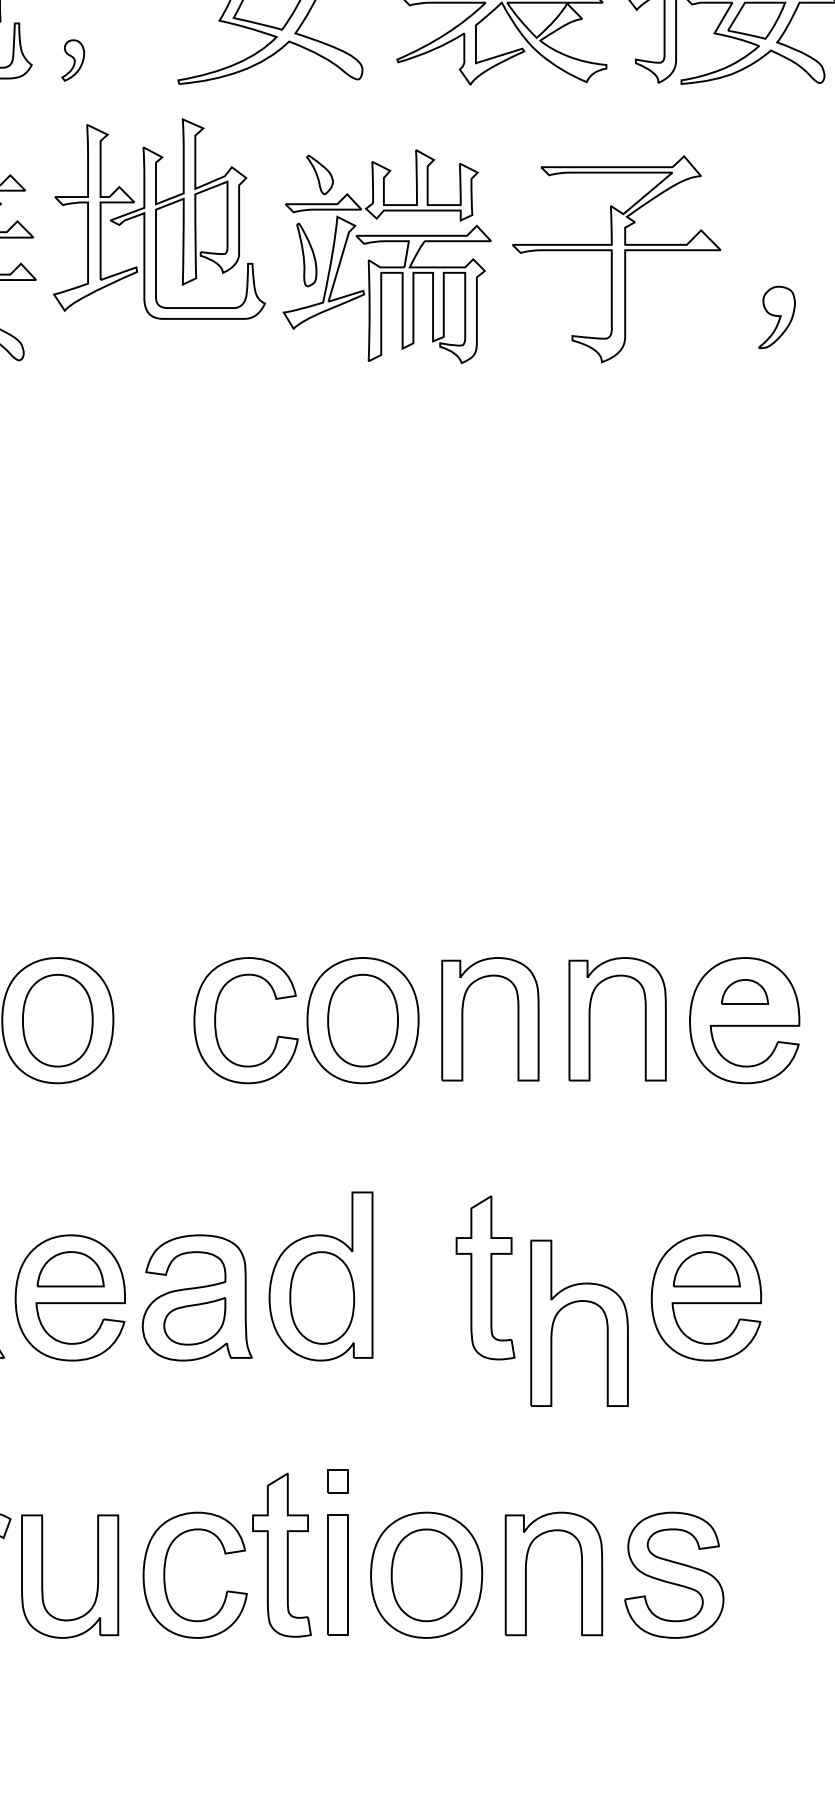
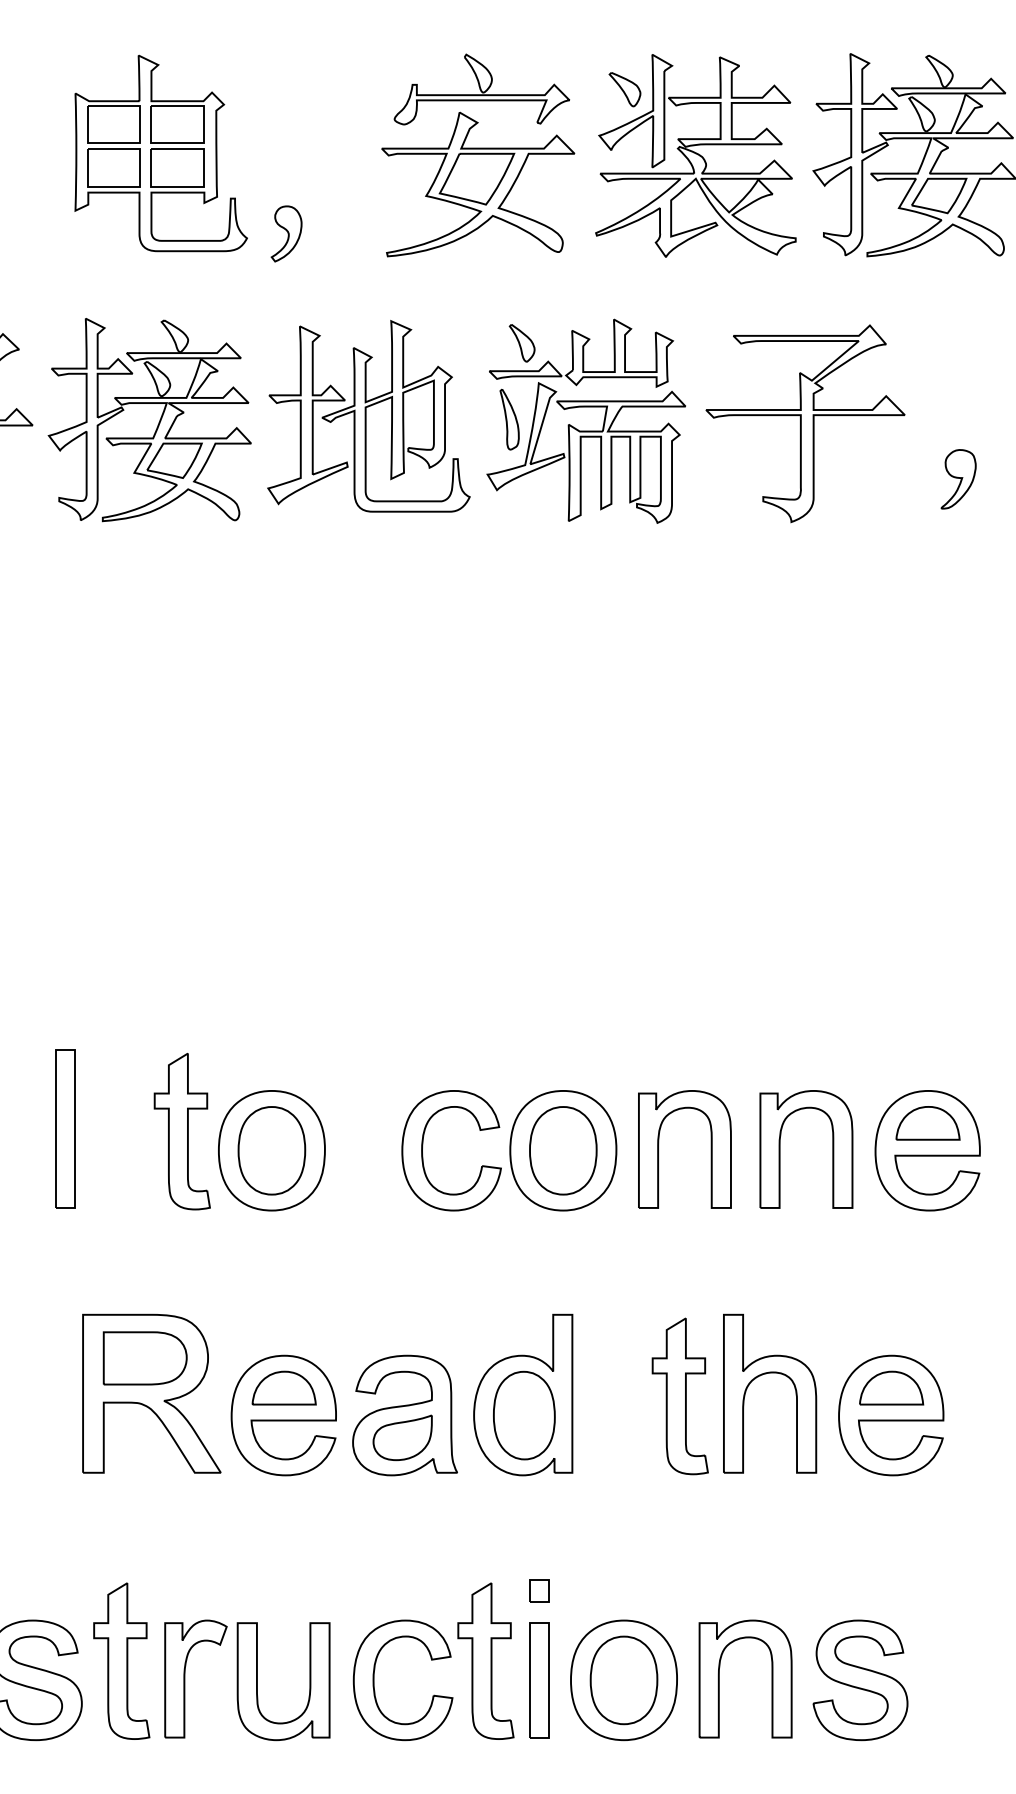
part: (73, 59) -> (286, 233), size x1.43
part: (158, 219) -> (368, 416), moved
part: (744, 992) -> (927, 1123), size x1.43
part: (575, 1303) -> (766, 1374), moved

